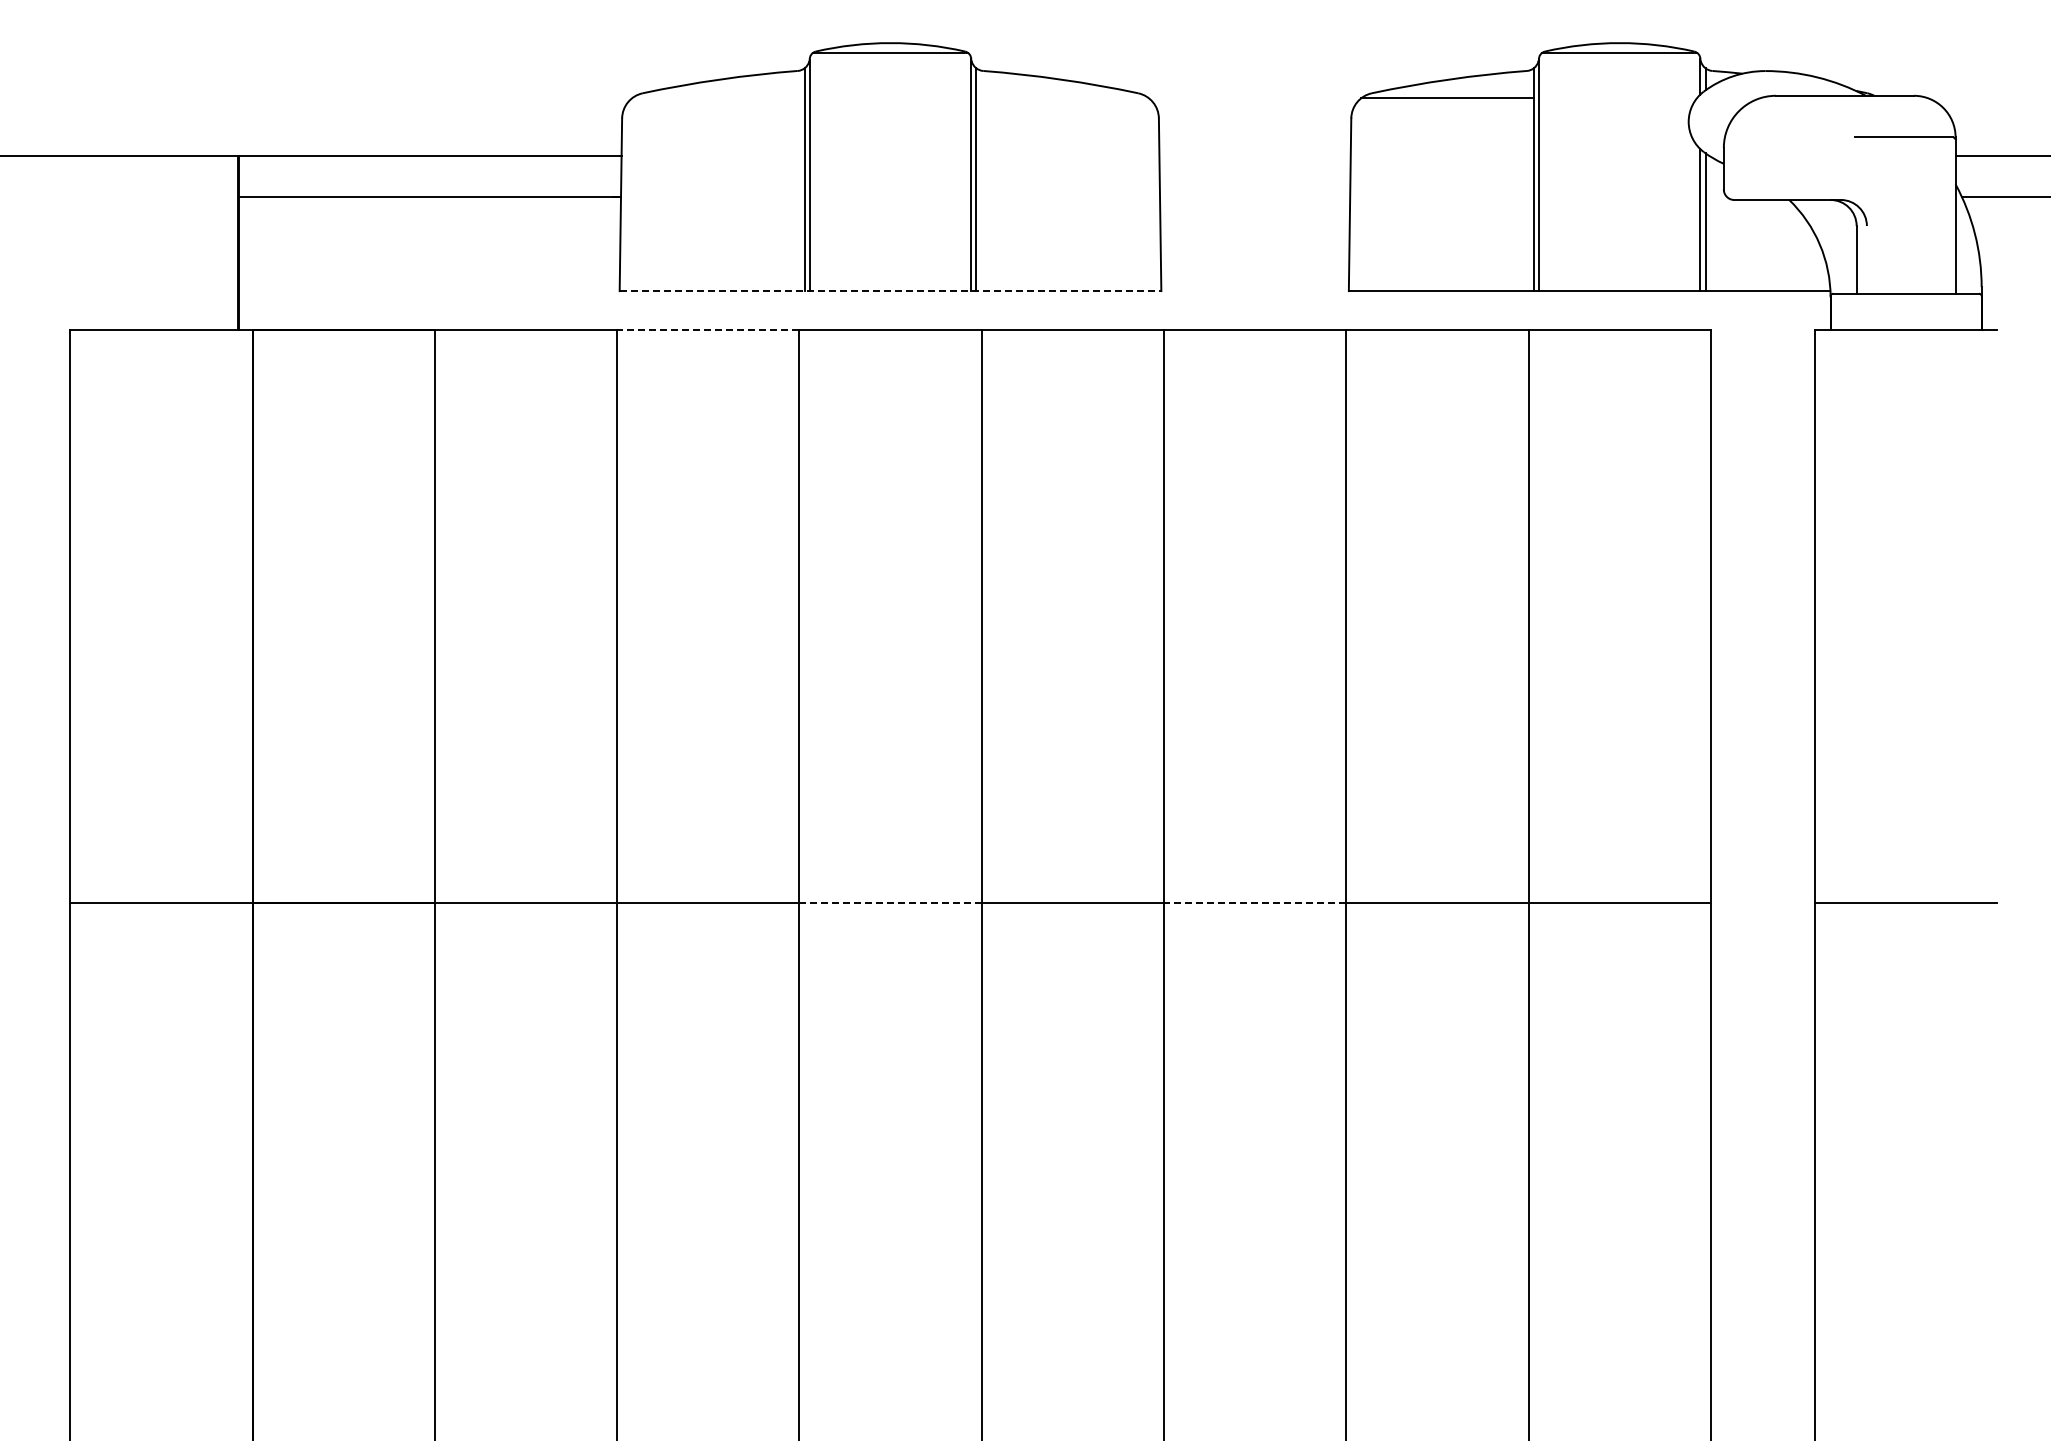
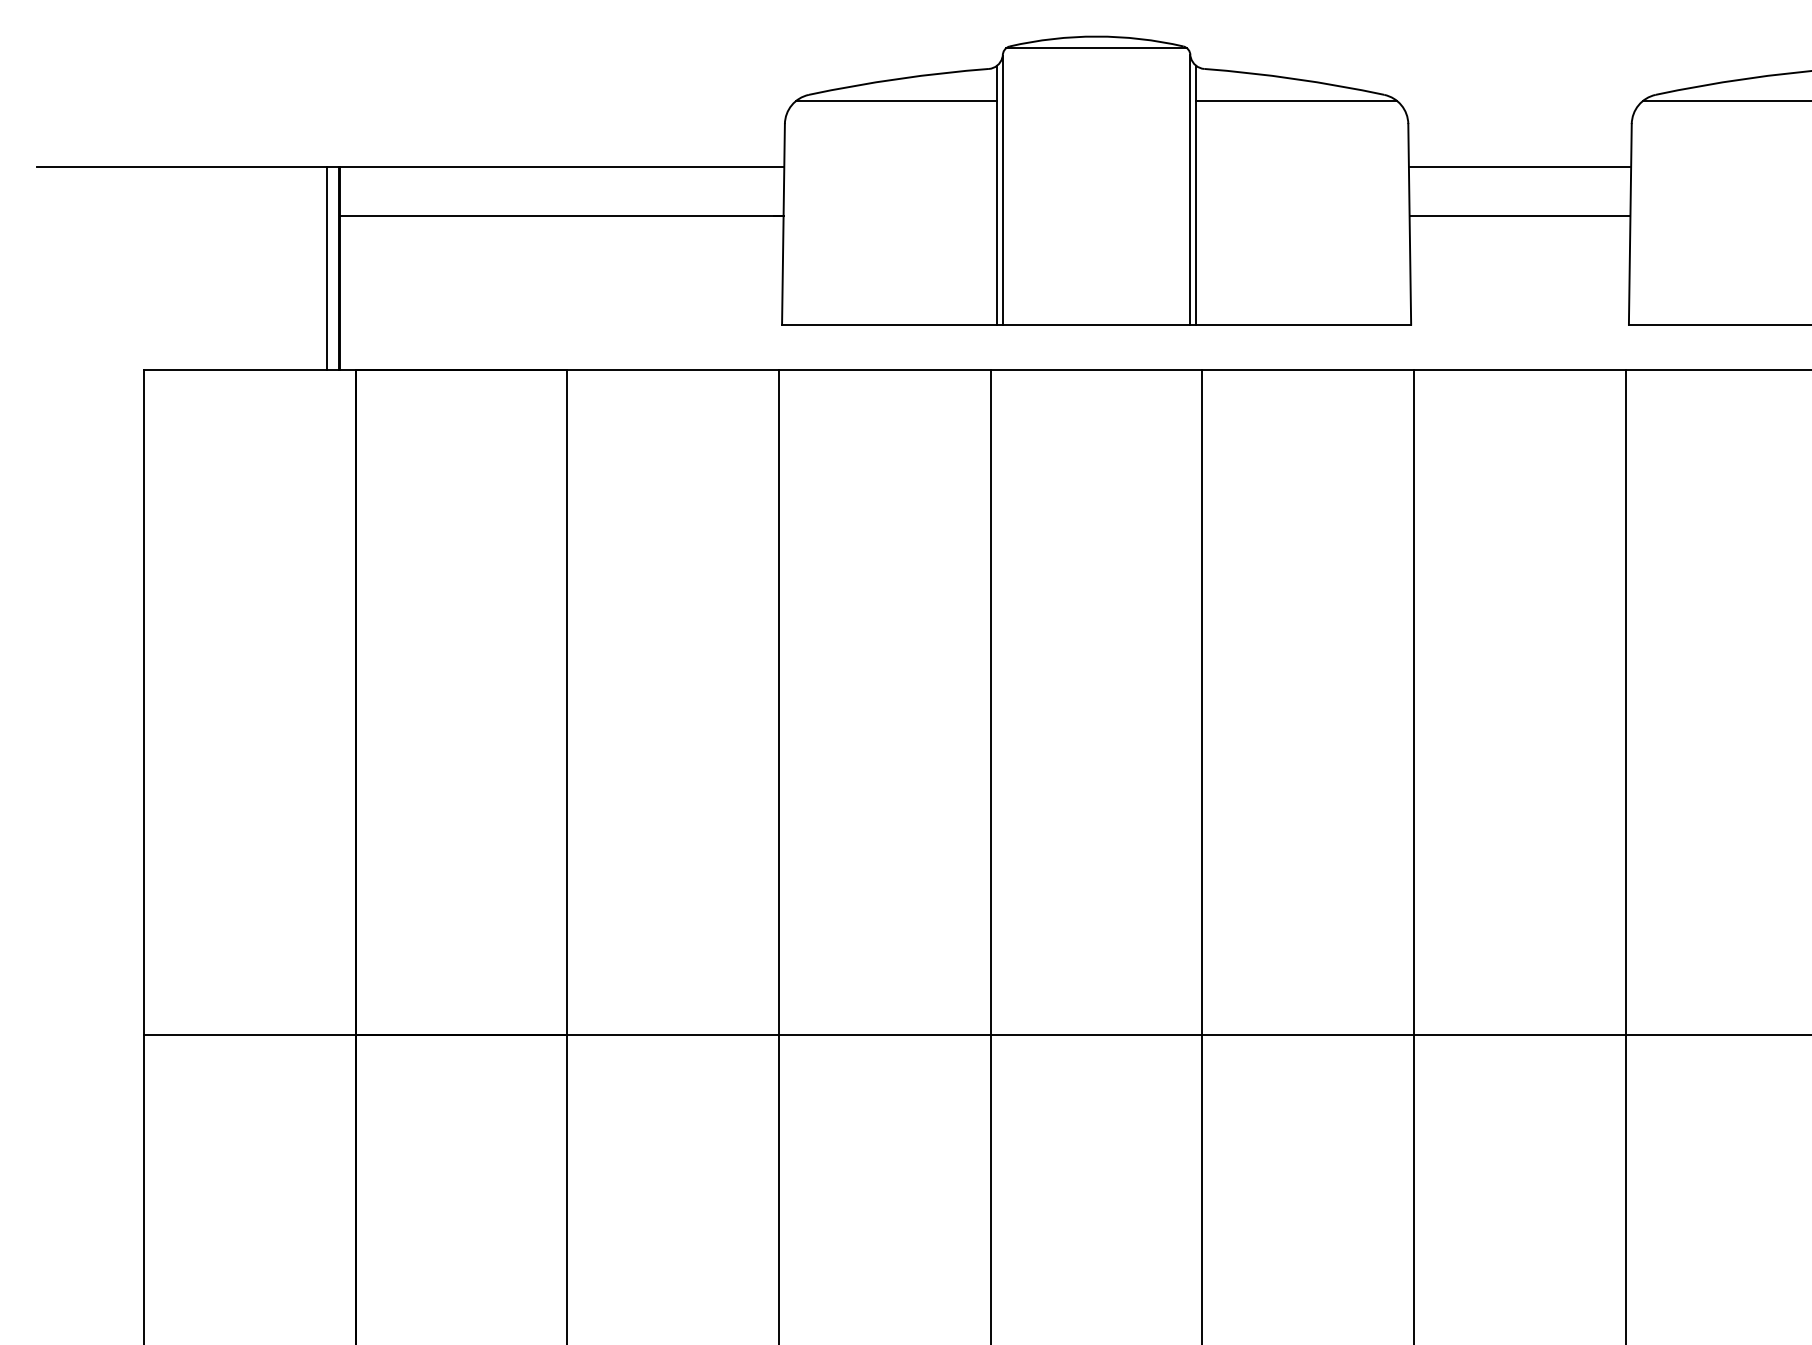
line: (717, 98) -> (895, 100), added
line: (1062, 98) -> (1296, 100), added
line: (1254, 155) -> (1519, 167), added
line: (1254, 197) -> (1519, 215), added
line: (227, 242) -> (326, 268), added
line: (890, 291) -> (1096, 325), dashed -> solid
line: (707, 330) -> (884, 370), dashed -> solid
line: (890, 903) -> (1096, 1035), dashed -> solid
line: (1254, 903) -> (1519, 1035), dashed -> solid

